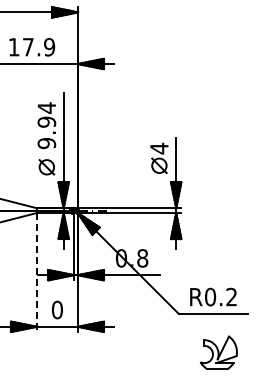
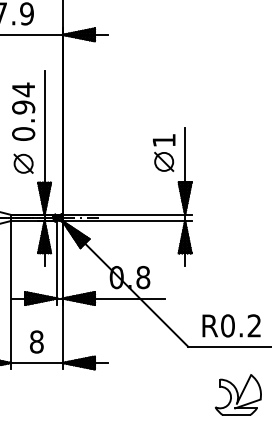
text: (46, 143) -> (23, 134), 9.94 -> 0.94
text: (159, 148) -> (164, 140), 4 -> 1
line: (36, 273) -> (10, 296), dashed -> solid
text: (56, 309) -> (35, 341), 0 -> 8

